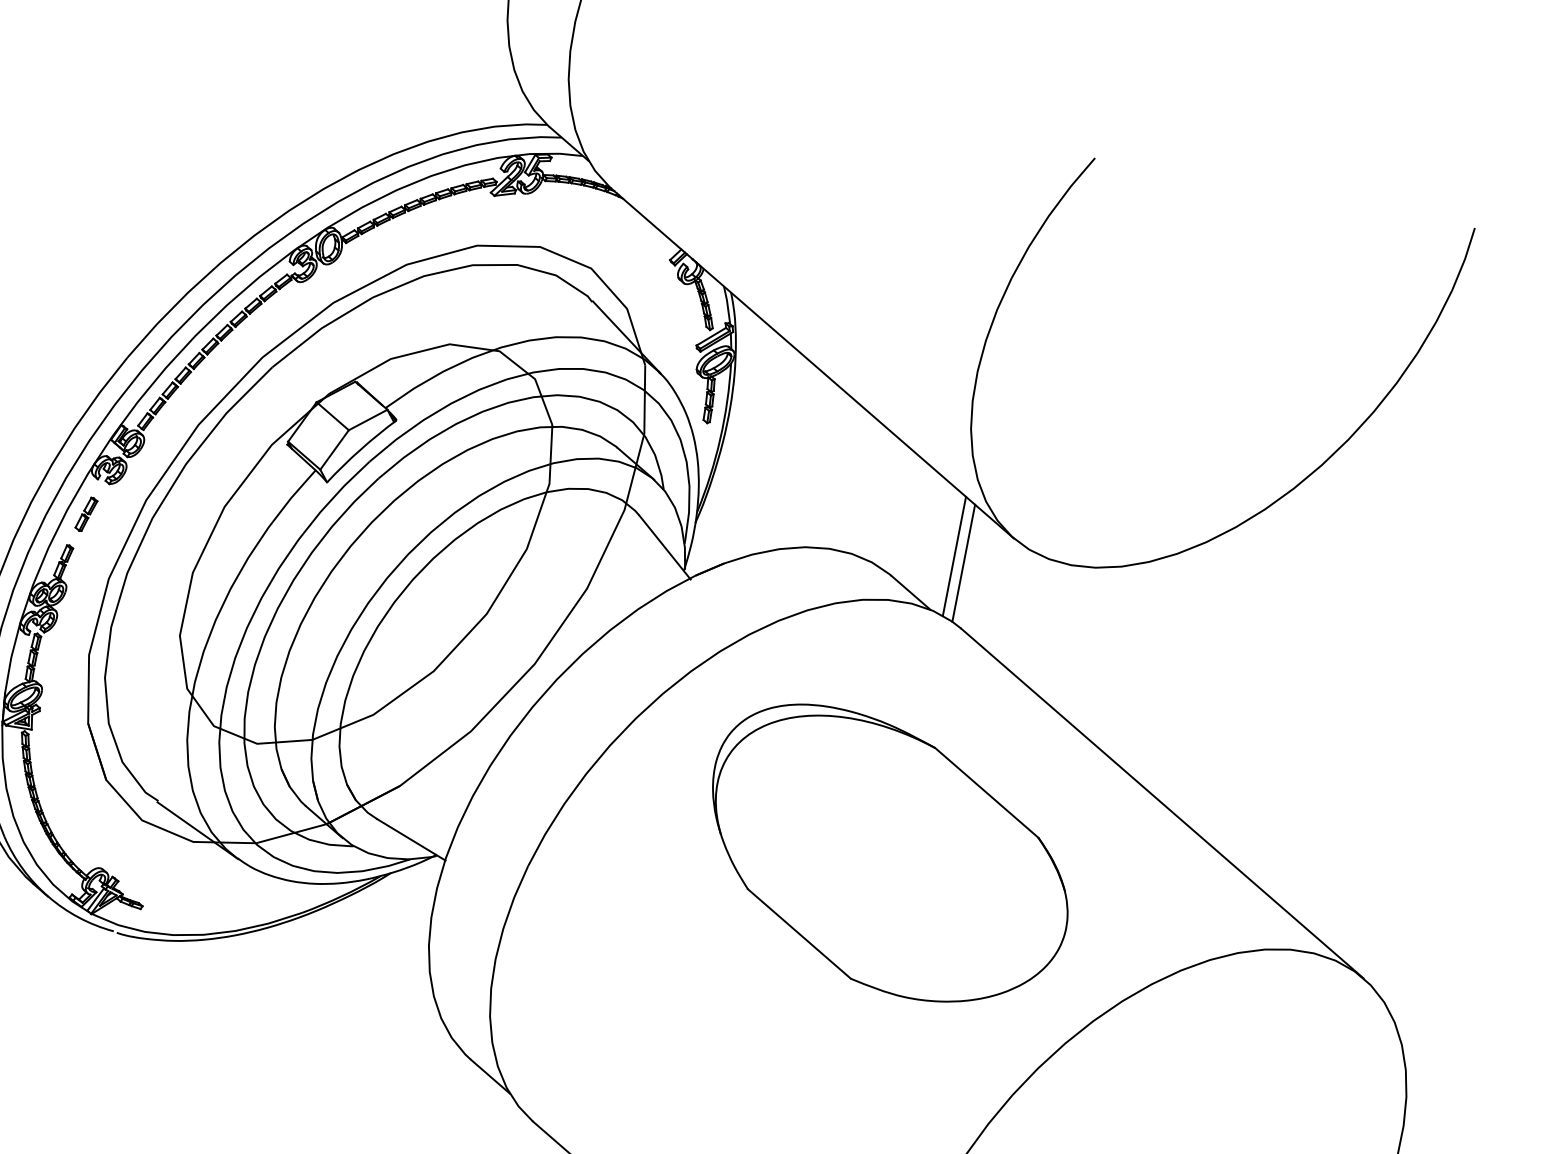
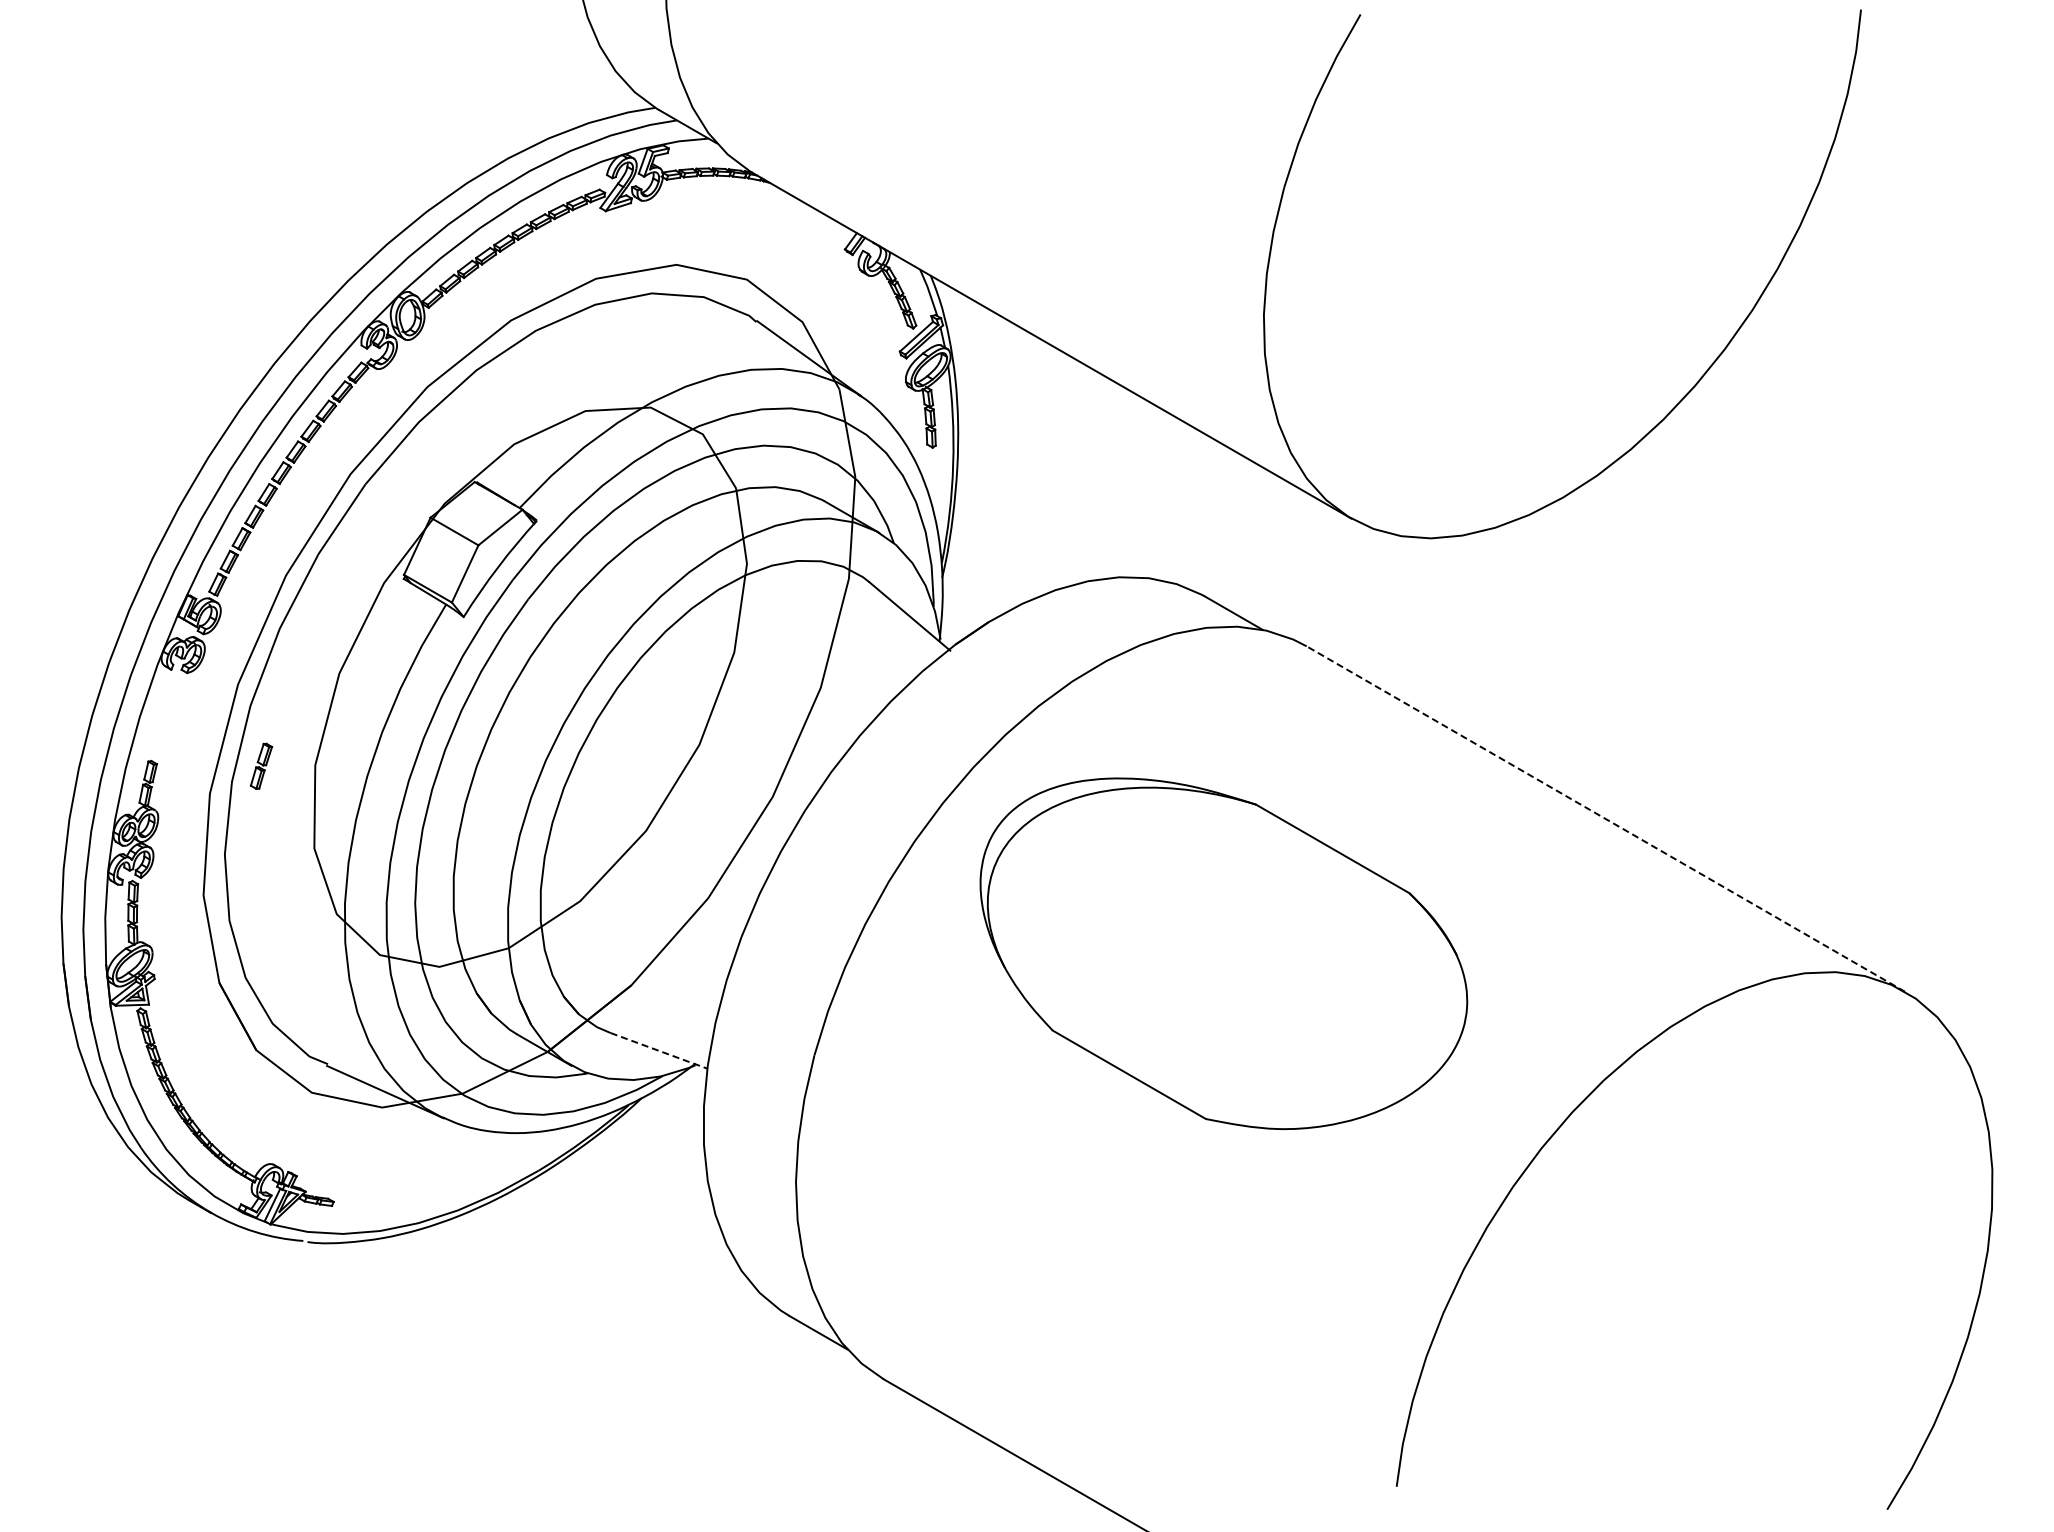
part: (86, 513) -> (261, 765), moved
line: (954, 556) -> (1280, 555), removed
line: (963, 563) -> (1293, 562), removed
line: (1162, 803) -> (1605, 818), solid -> dashed
line: (411, 839) -> (659, 1050), solid -> dashed
part: (888, 856) -> (1223, 953), moved

